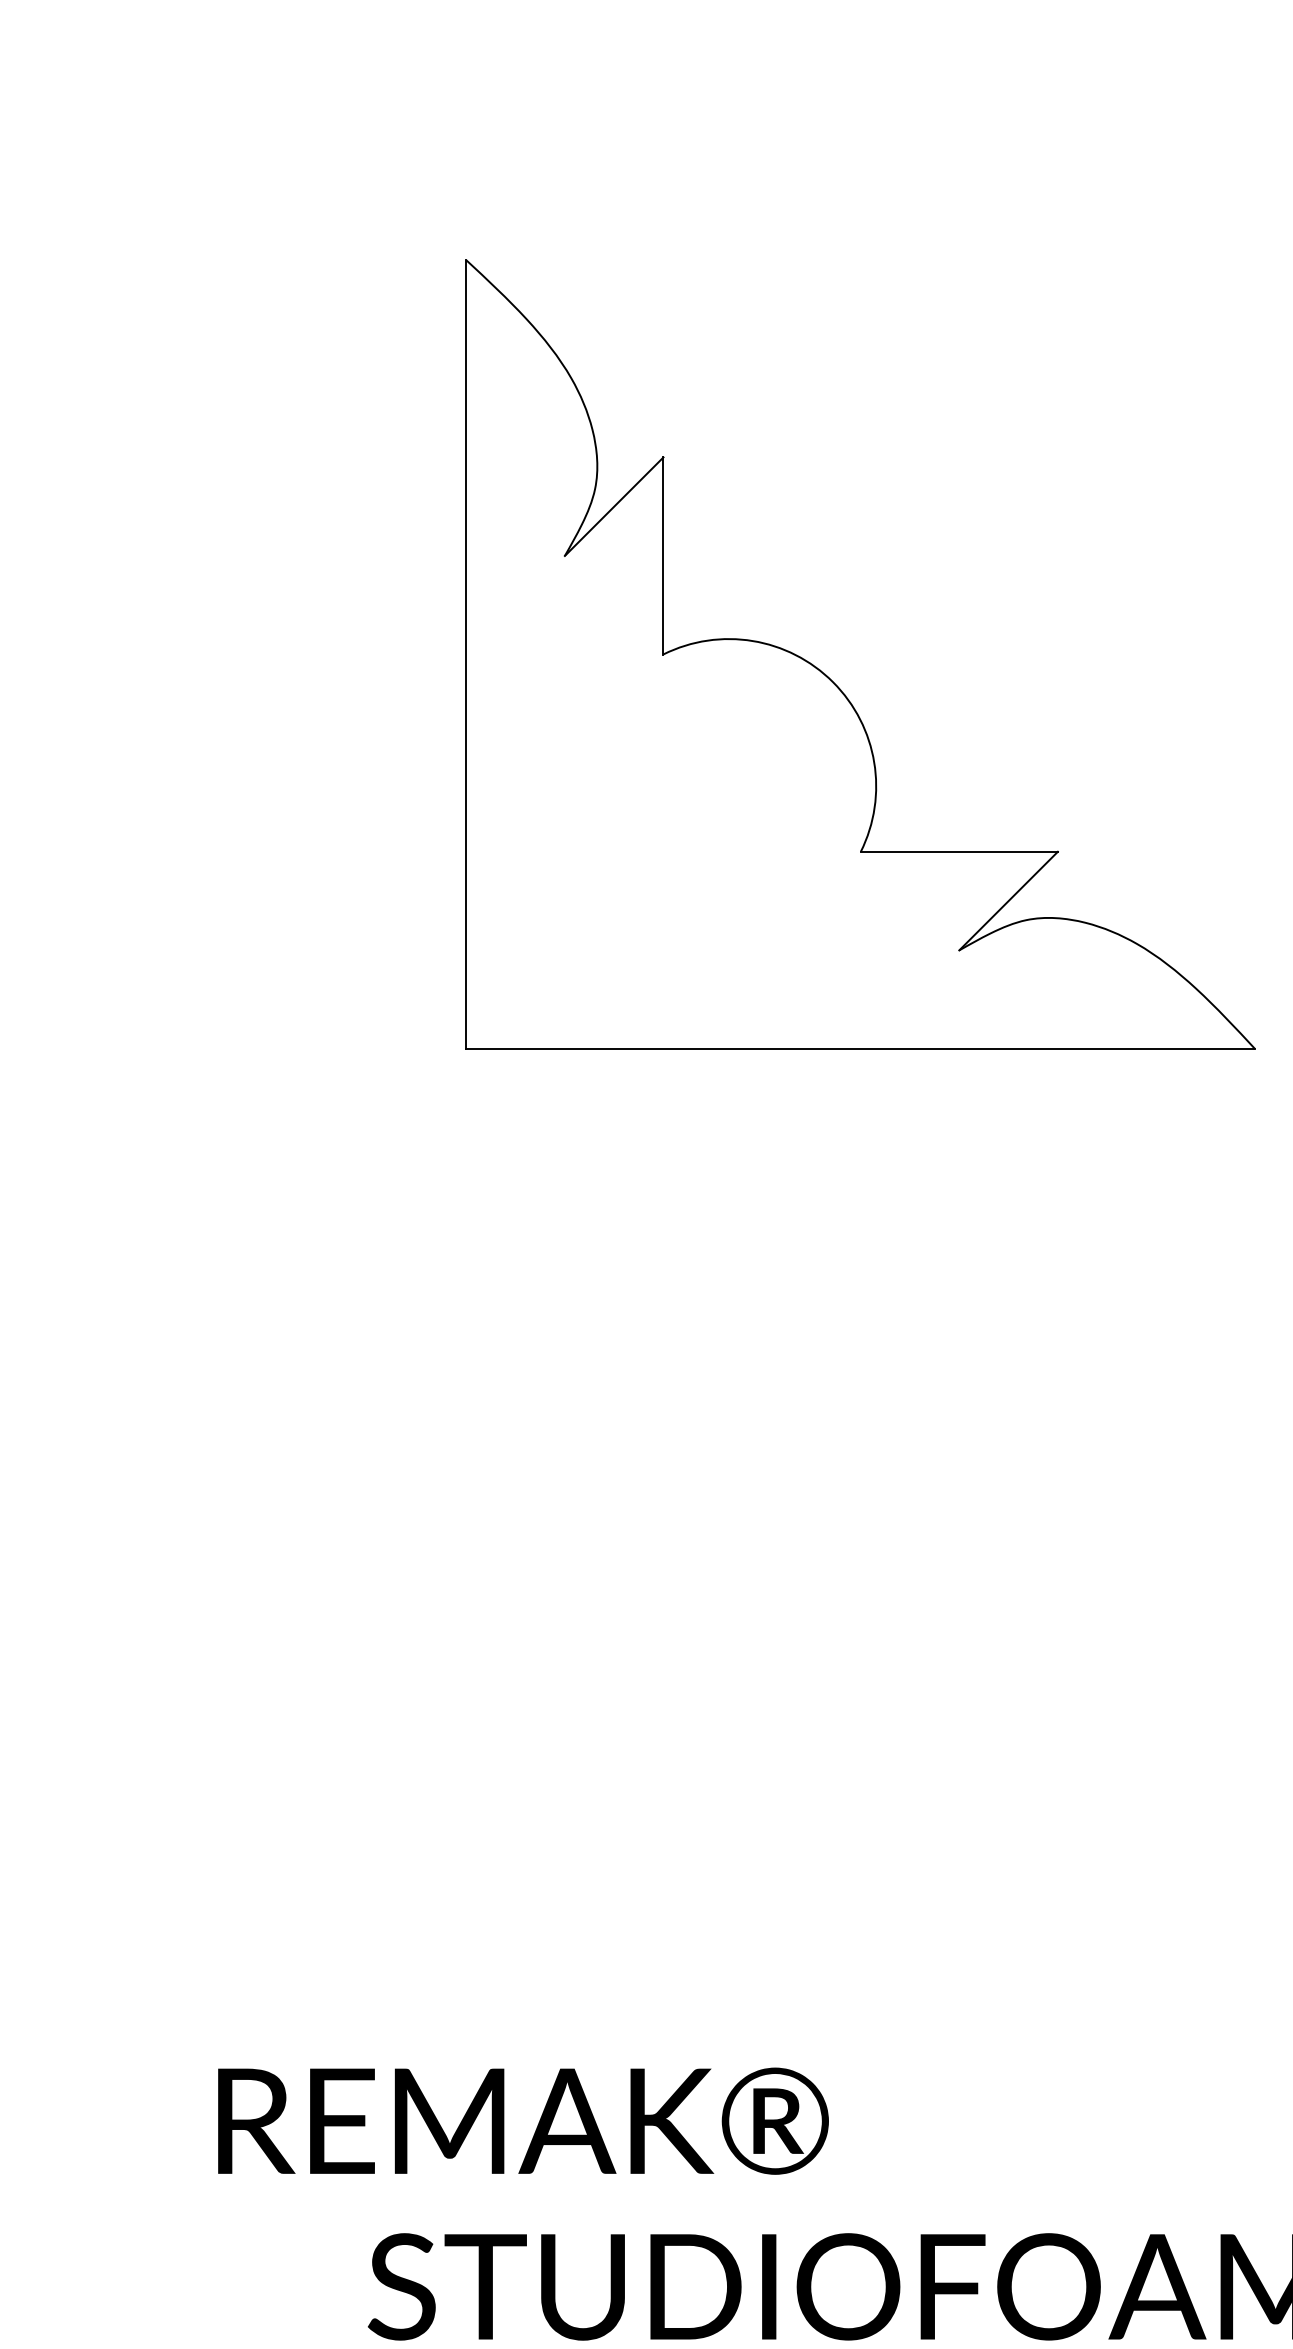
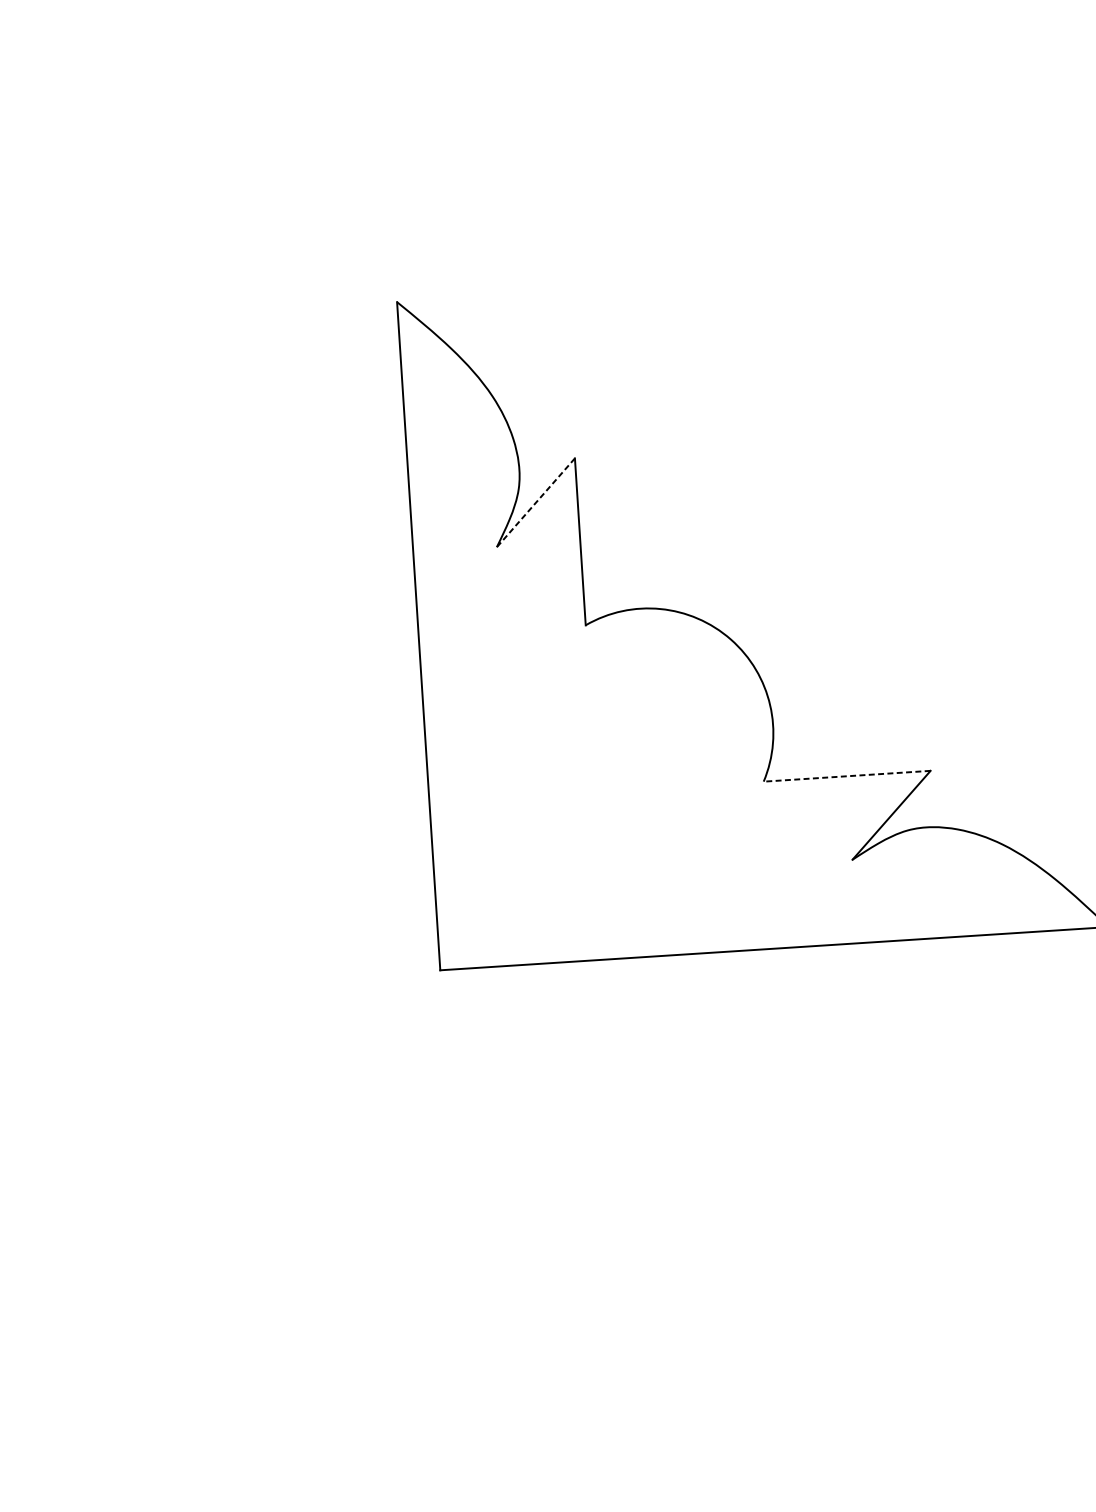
line: (614, 506) -> (536, 502), solid -> dashed
line: (959, 851) -> (847, 775), solid -> dashed

